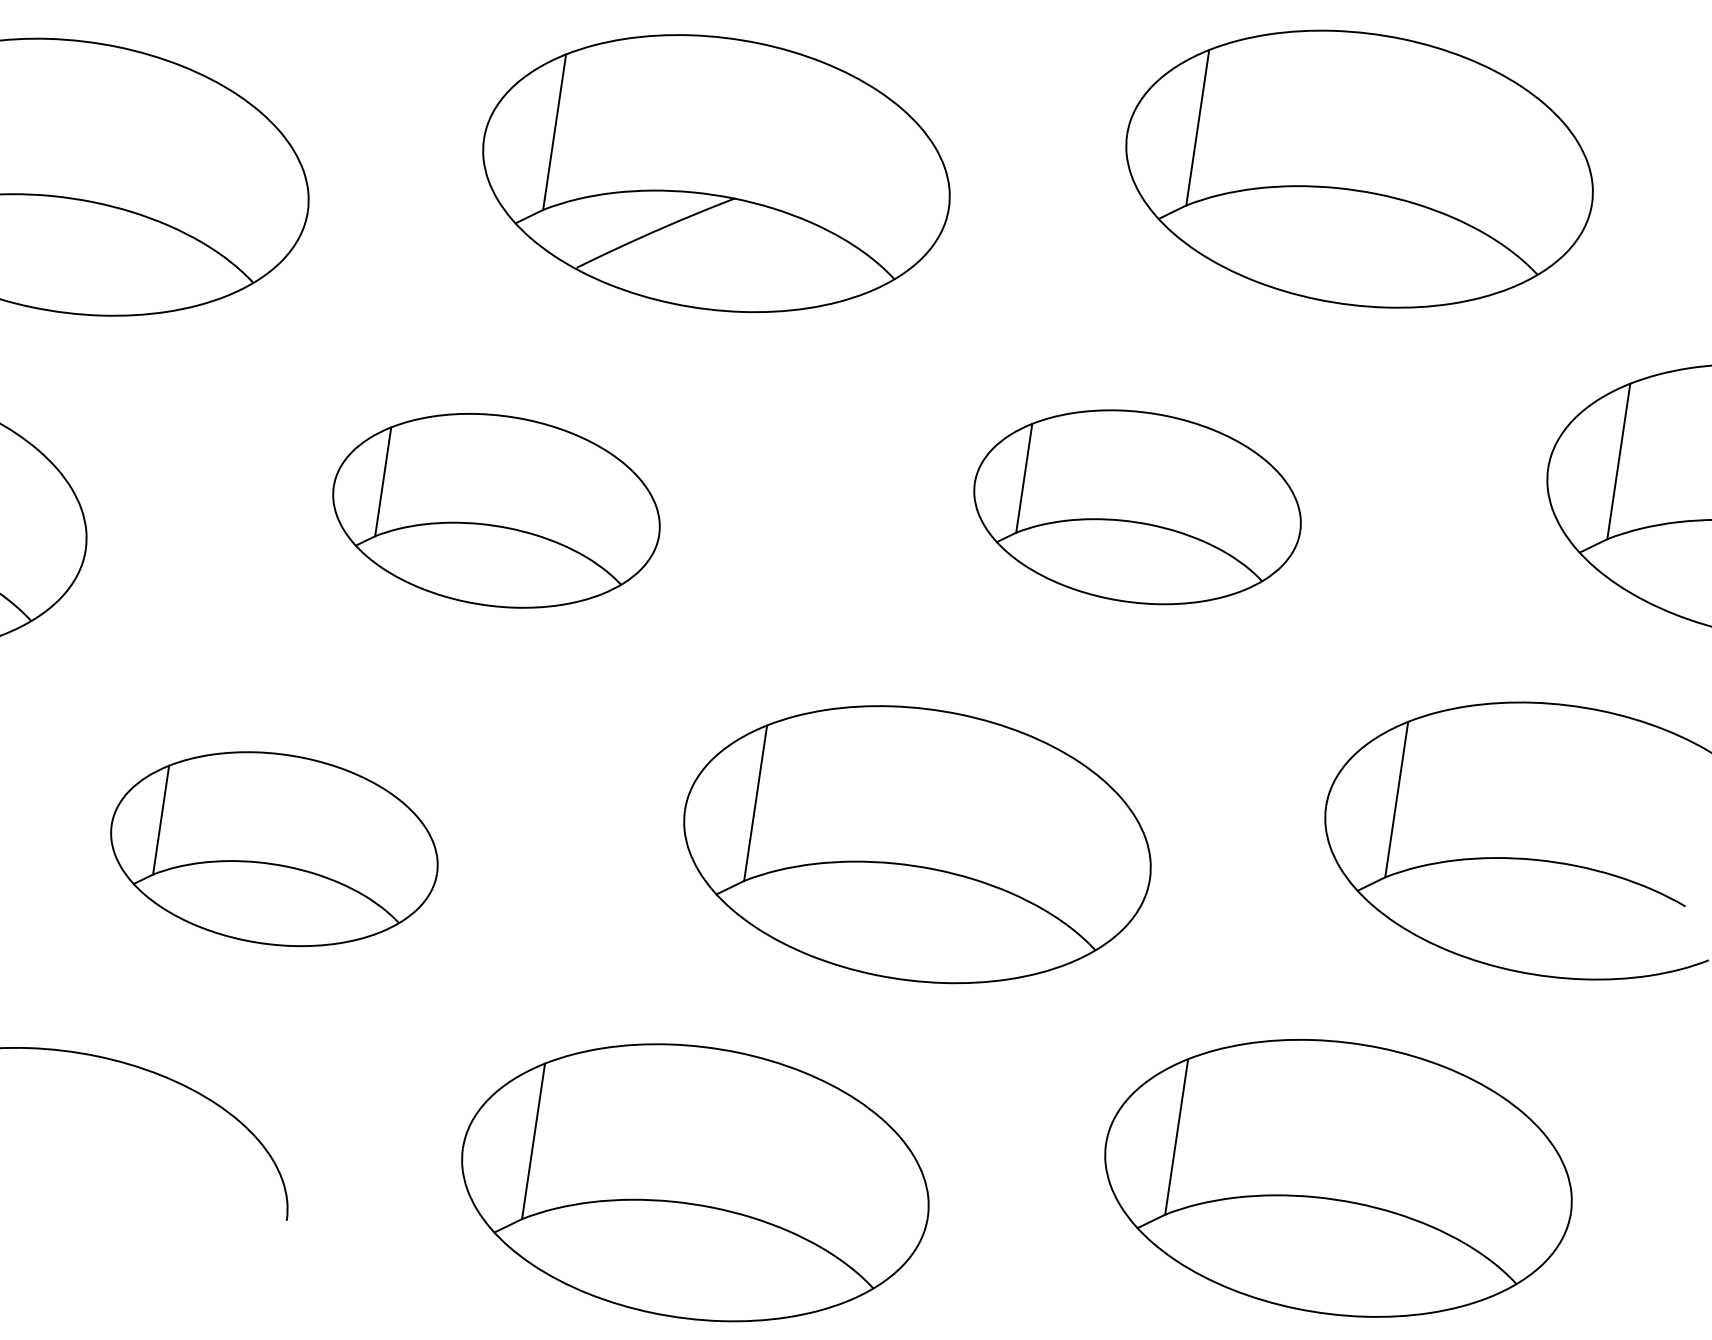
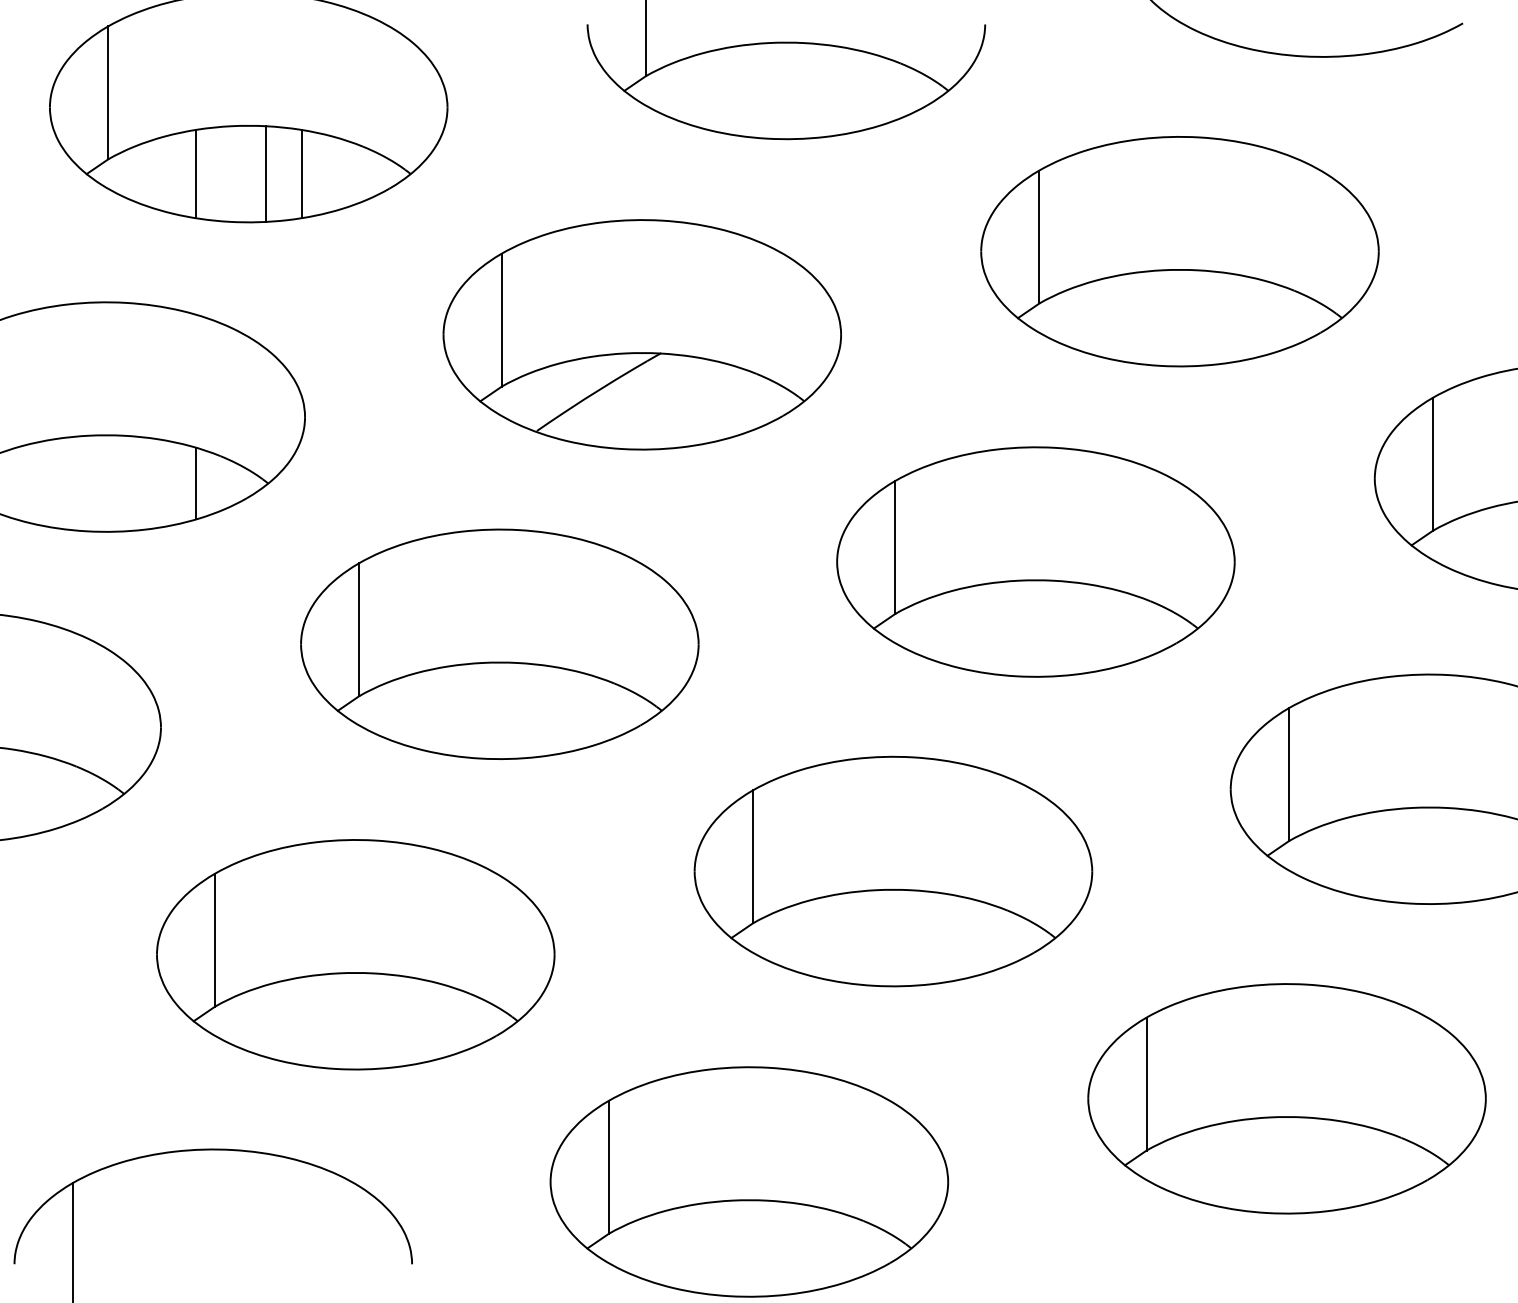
line: (168, 270) -> (195, 483), added
part: (1137, 506) -> (1035, 561), size x1.43
part: (496, 509) -> (499, 643), size x1.43
part: (274, 848) -> (355, 954), size x1.43

